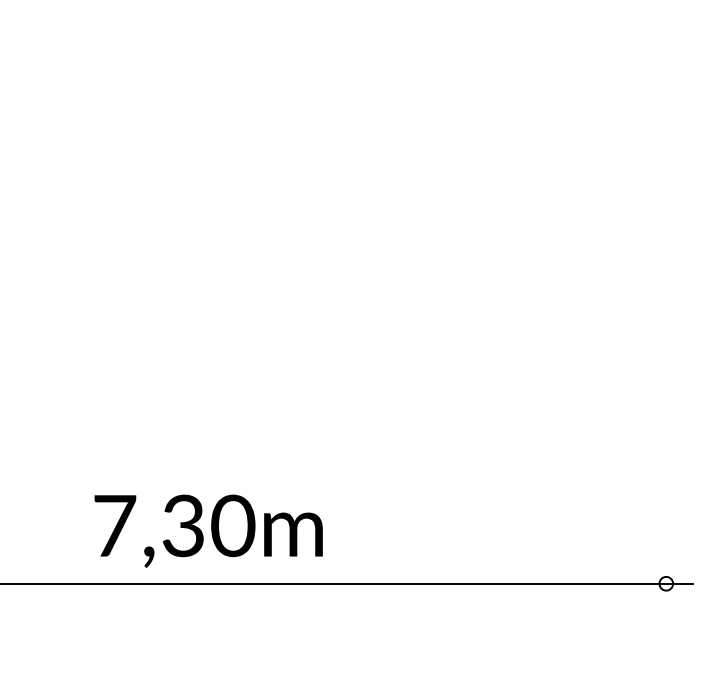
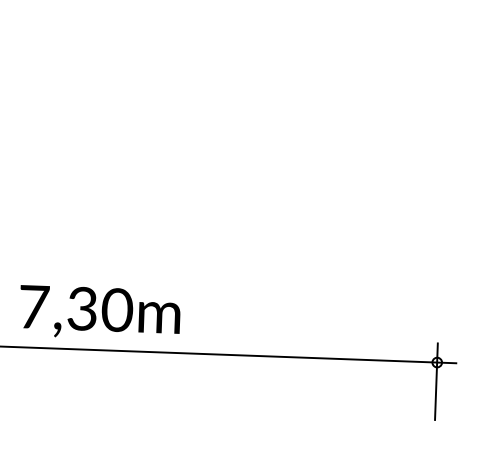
text: (208, 530) -> (99, 312), moved
line: (666, 610) -> (436, 381), added

